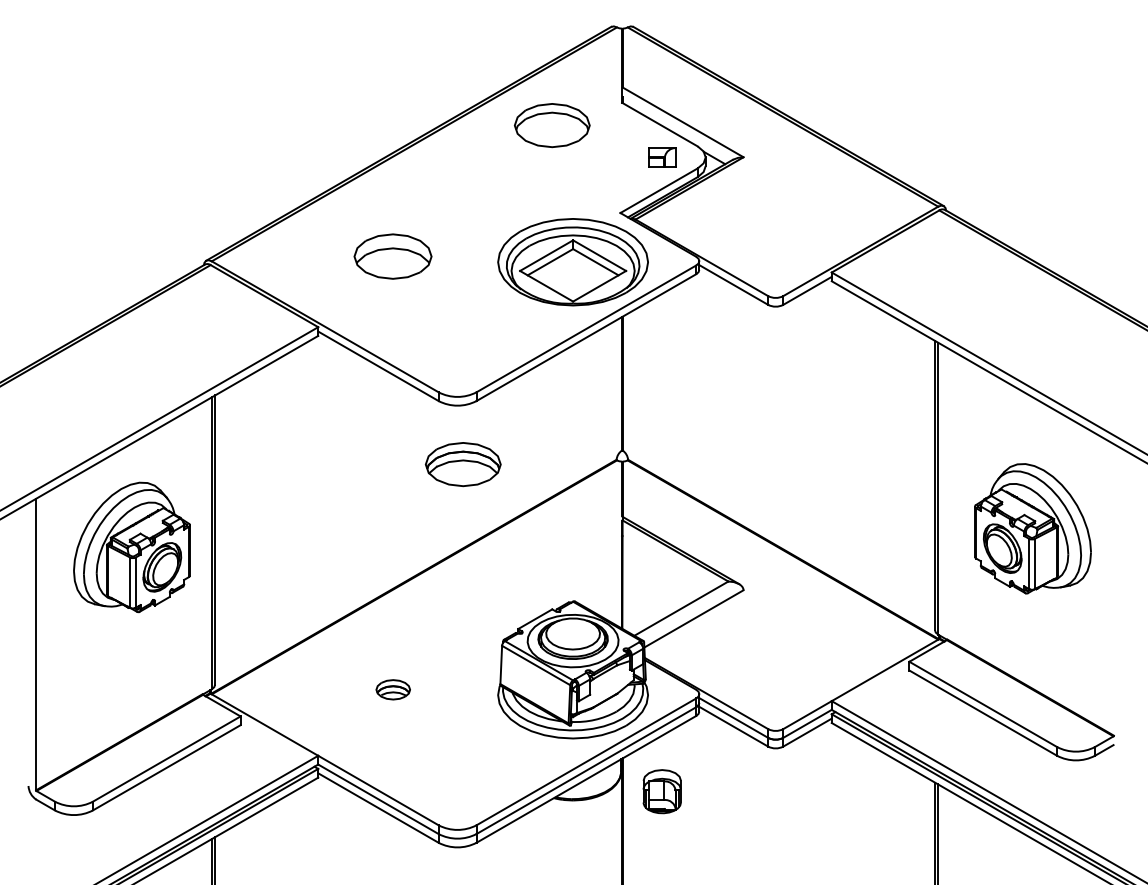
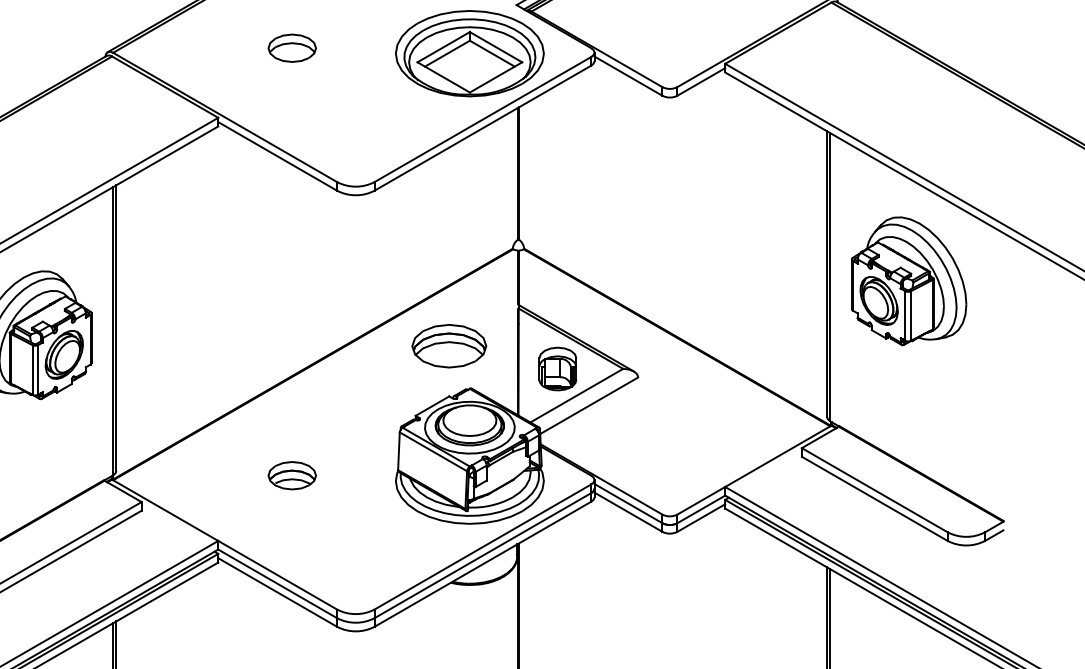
part: (393, 256) -> (292, 48), size x0.62
part: (462, 464) -> (448, 346), moved
part: (1032, 528) -> (908, 281), moved
part: (393, 689) -> (292, 475), size x1.43
part: (661, 791) -> (557, 368), moved

